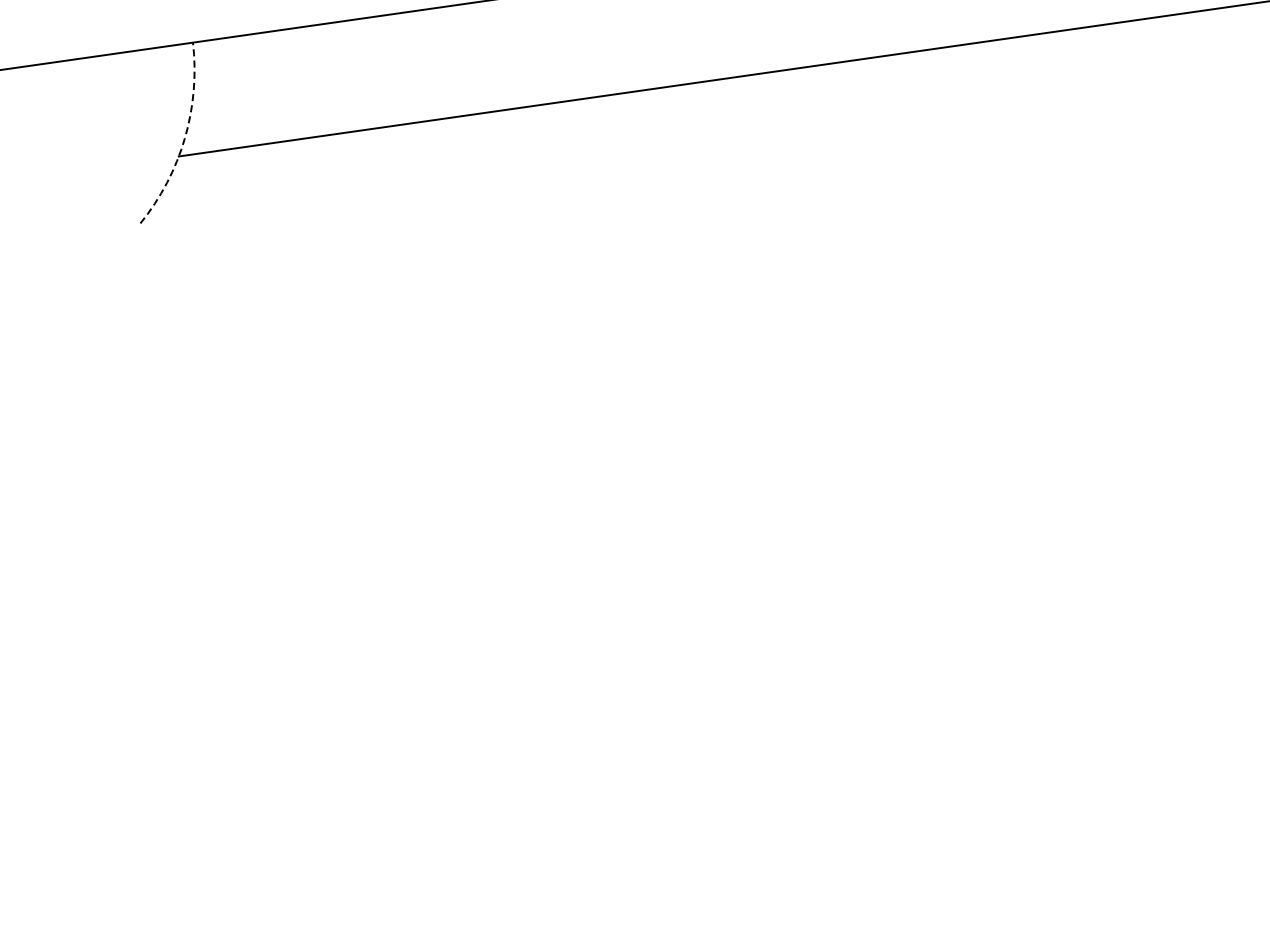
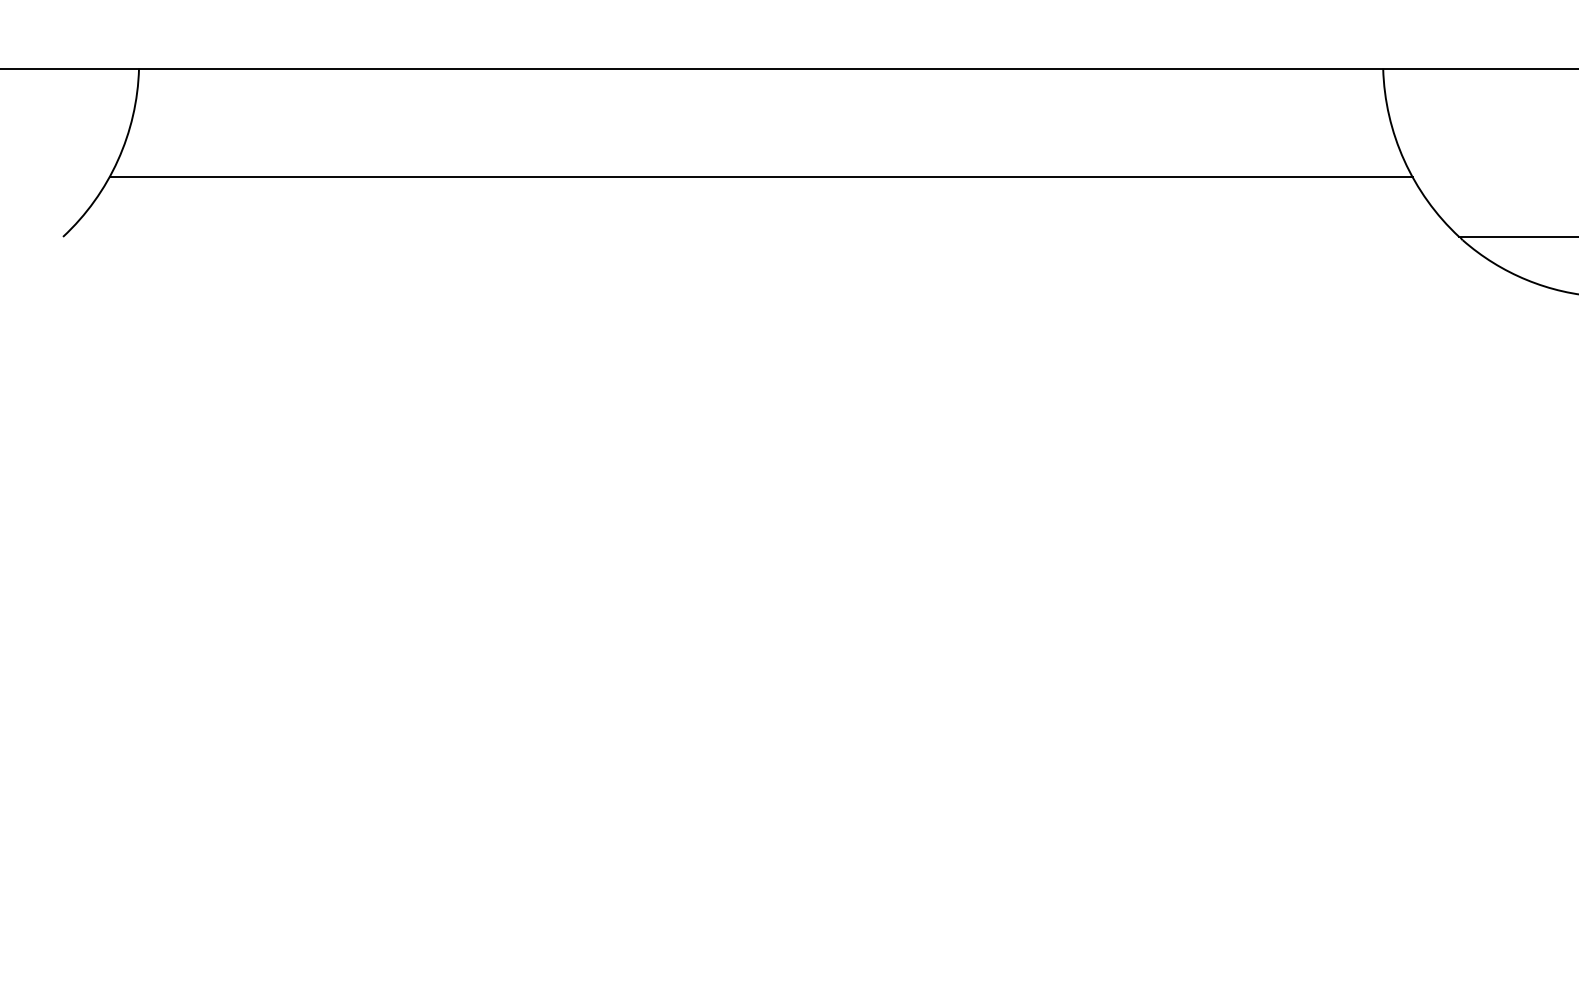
arc: (184, 138) -> (117, 160), dashed -> solid

